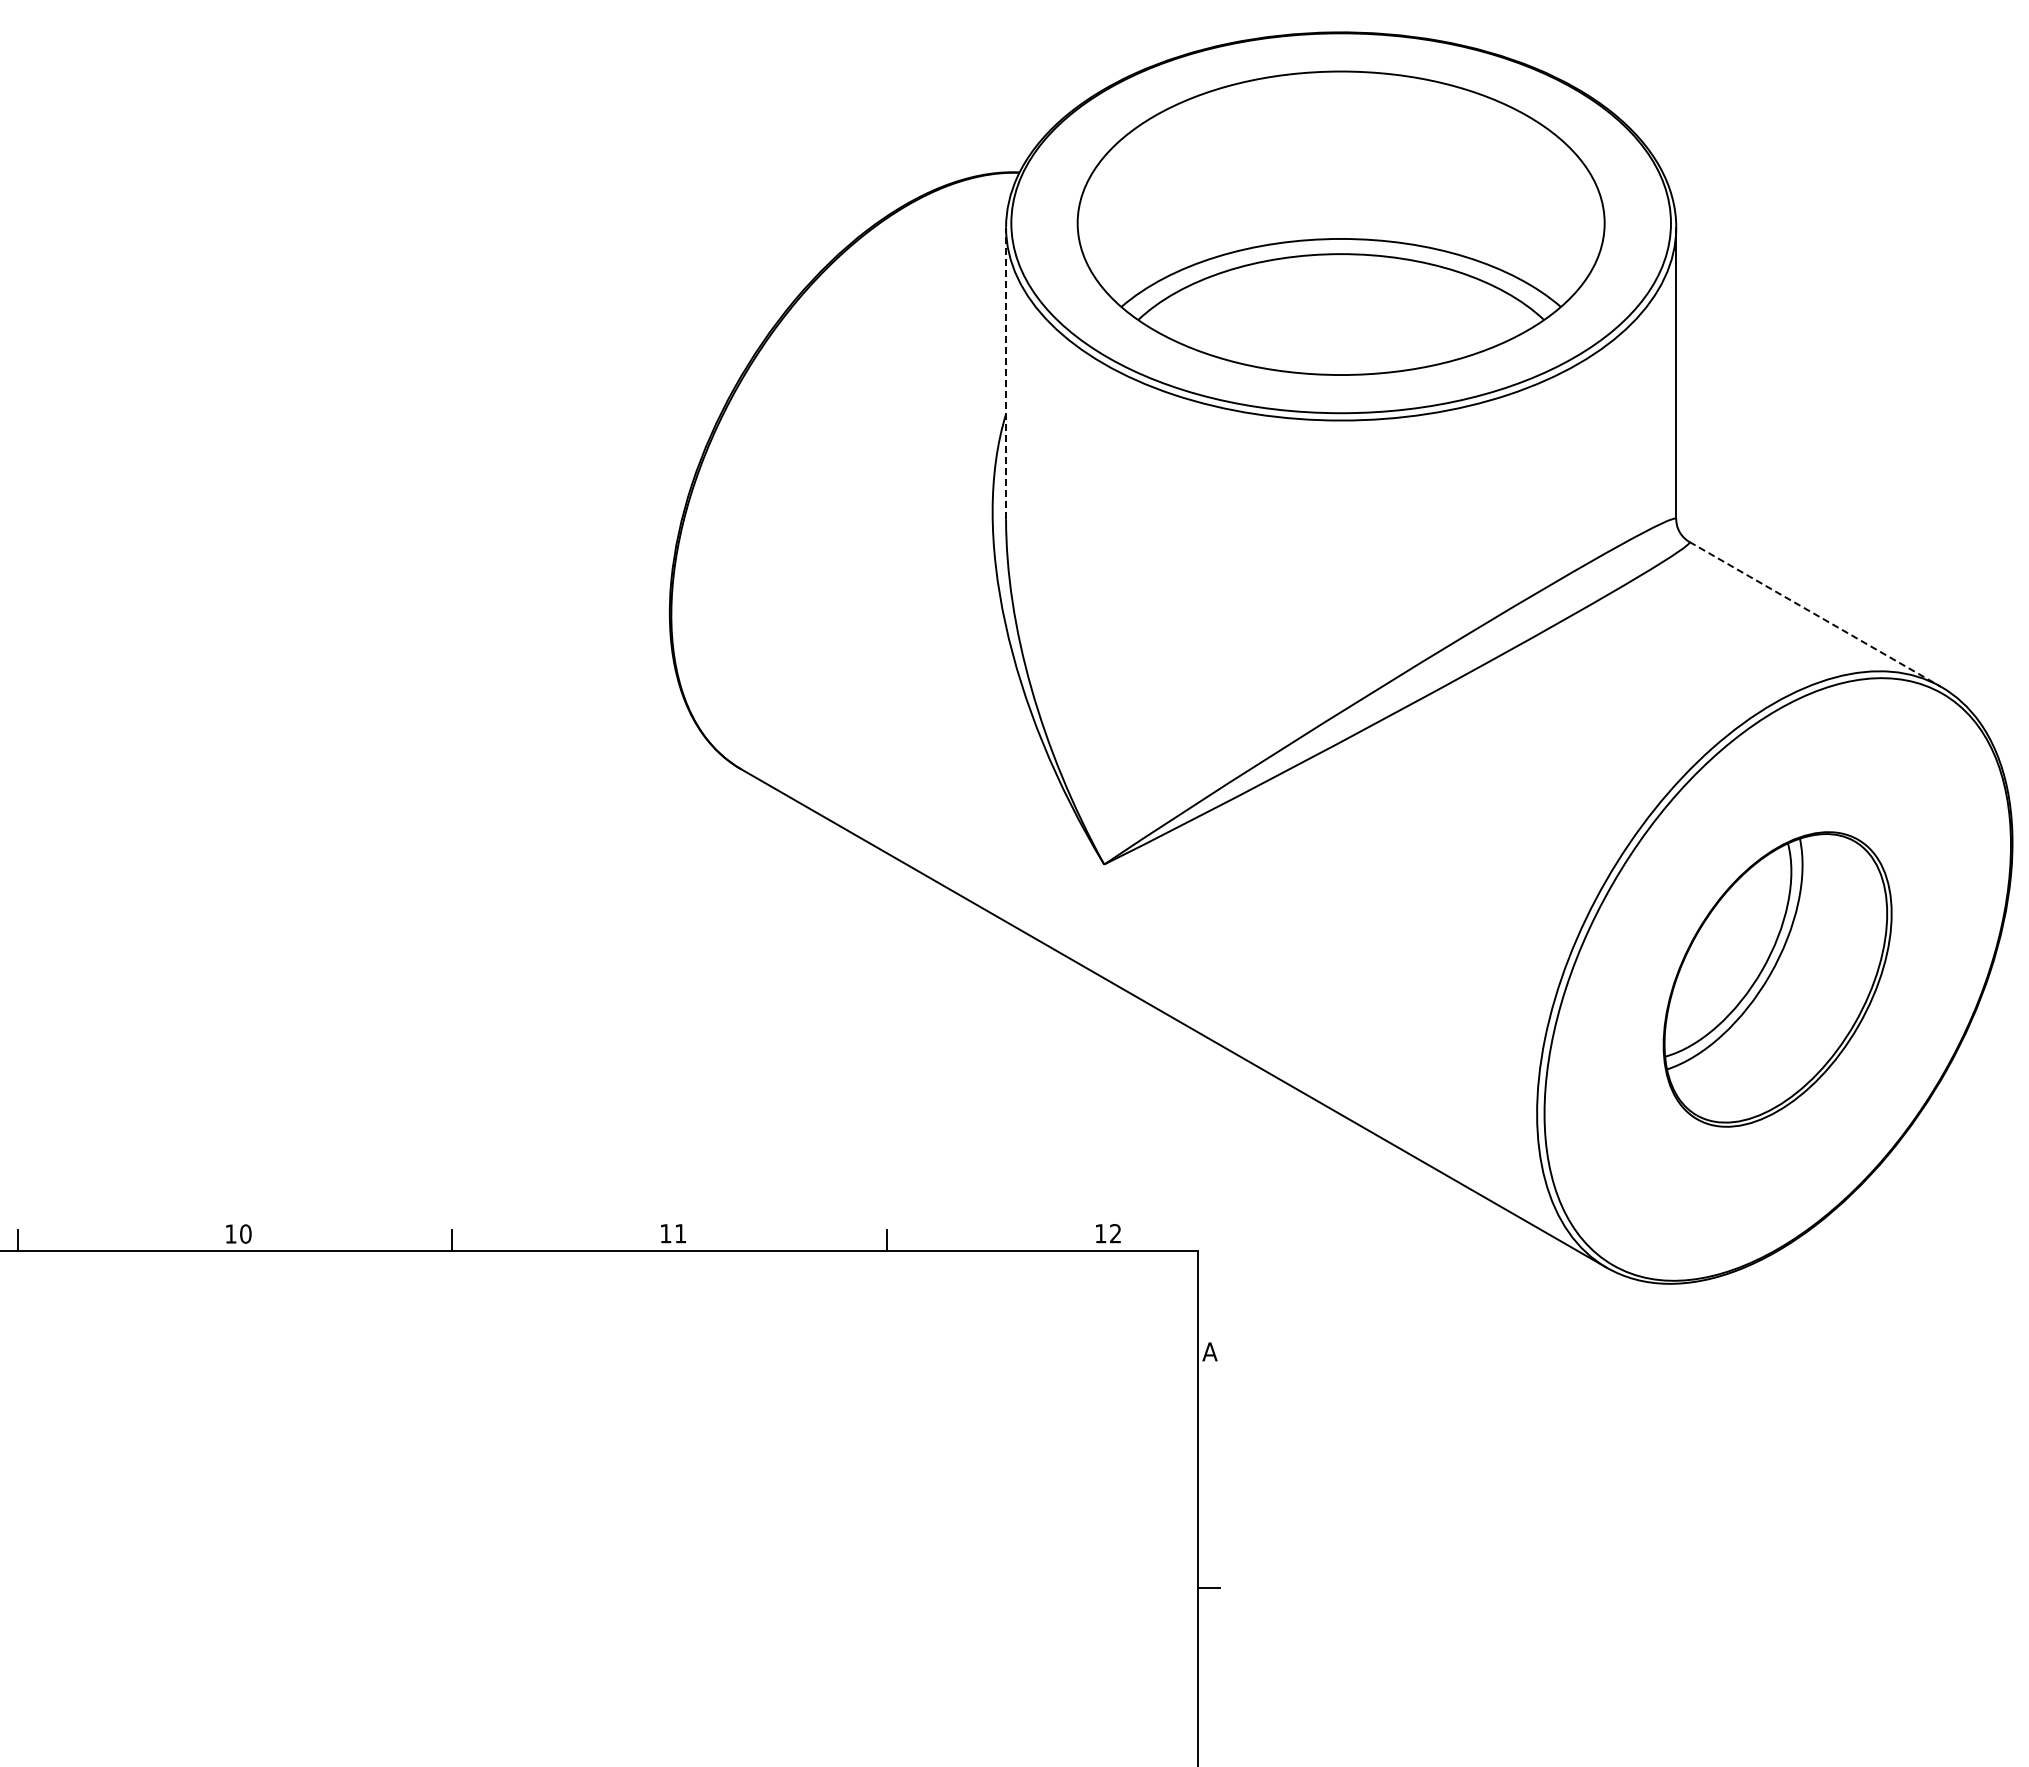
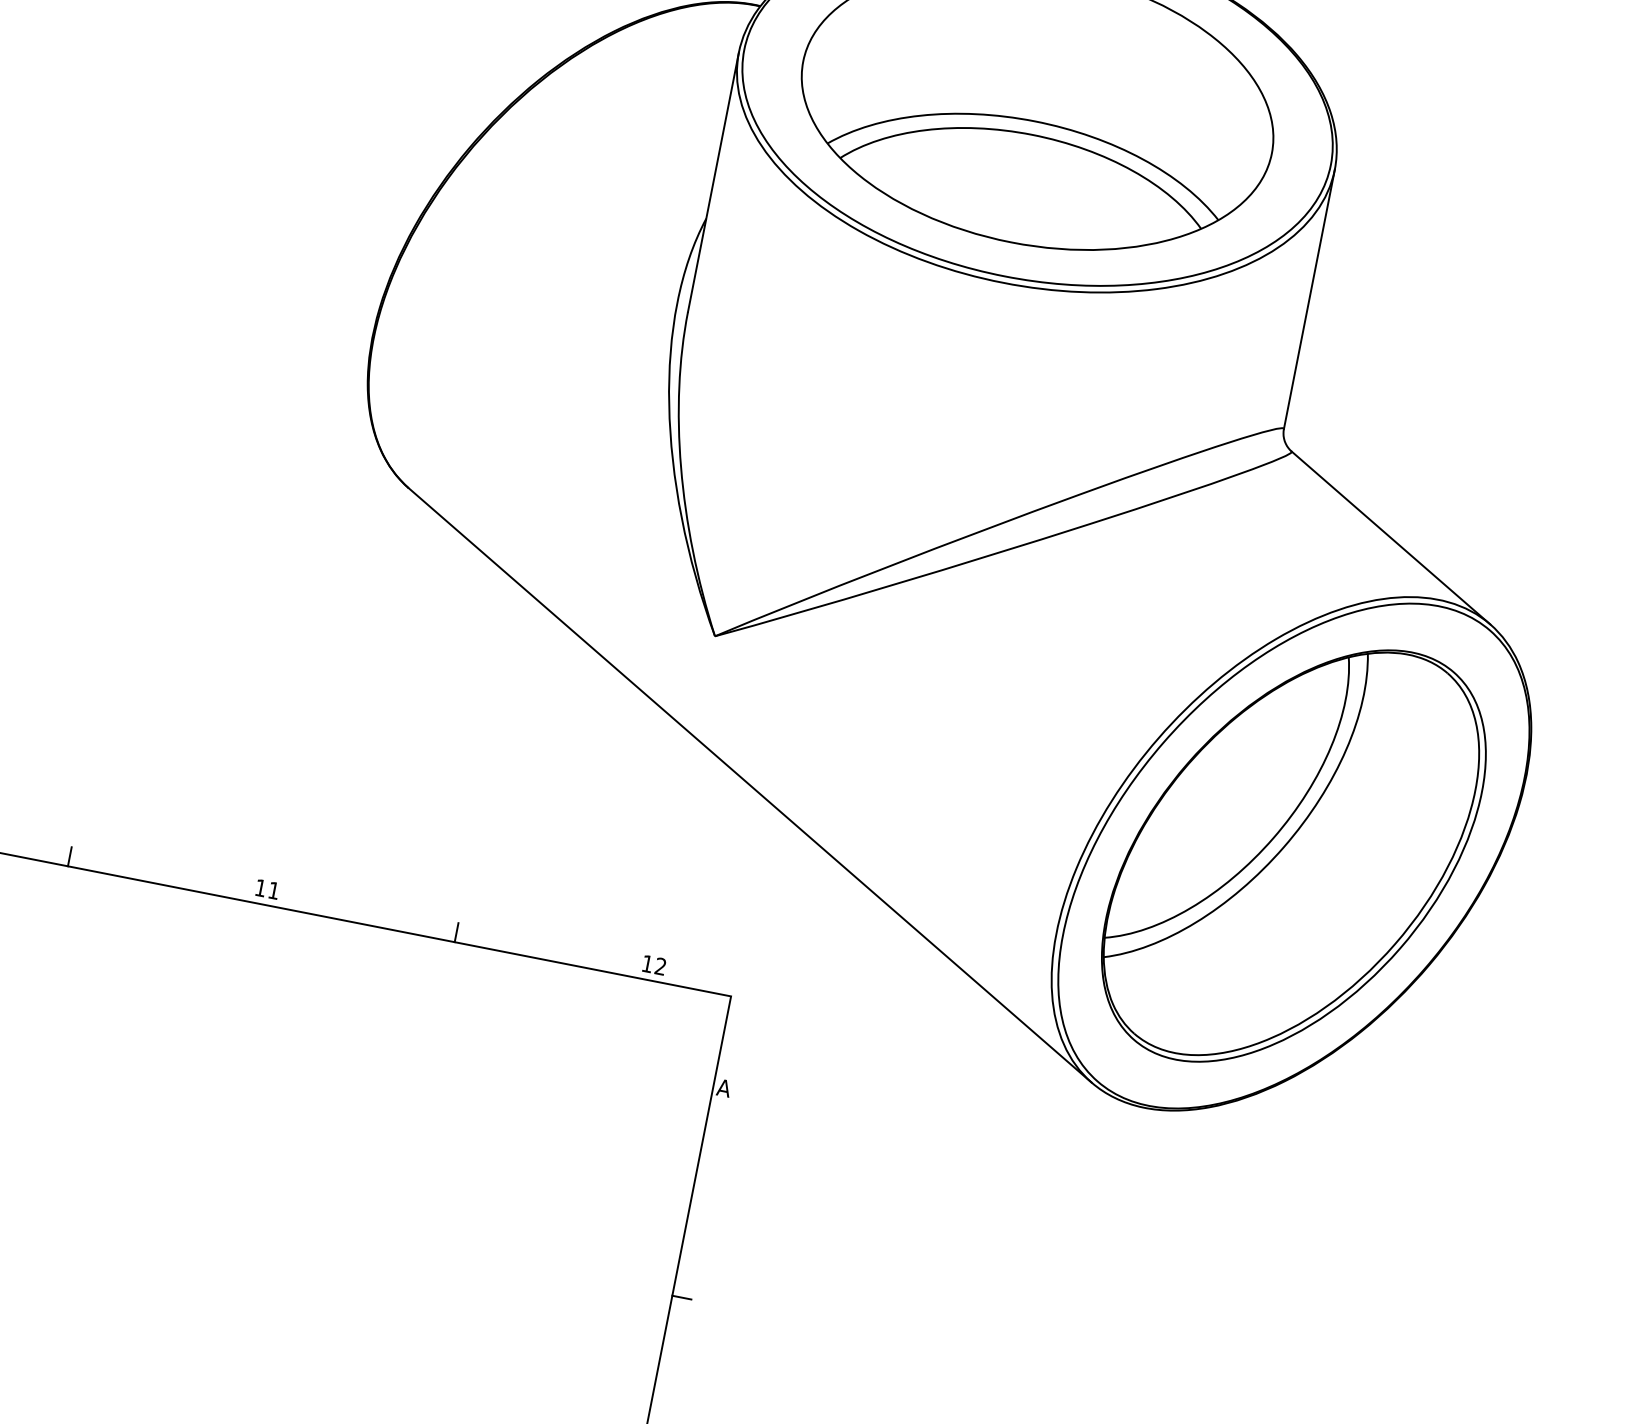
line: (1006, 373) -> (713, 182), dashed -> solid
line: (1815, 614) -> (1391, 538), dashed -> solid
part: (1777, 979) -> (1293, 856), size x1.67

